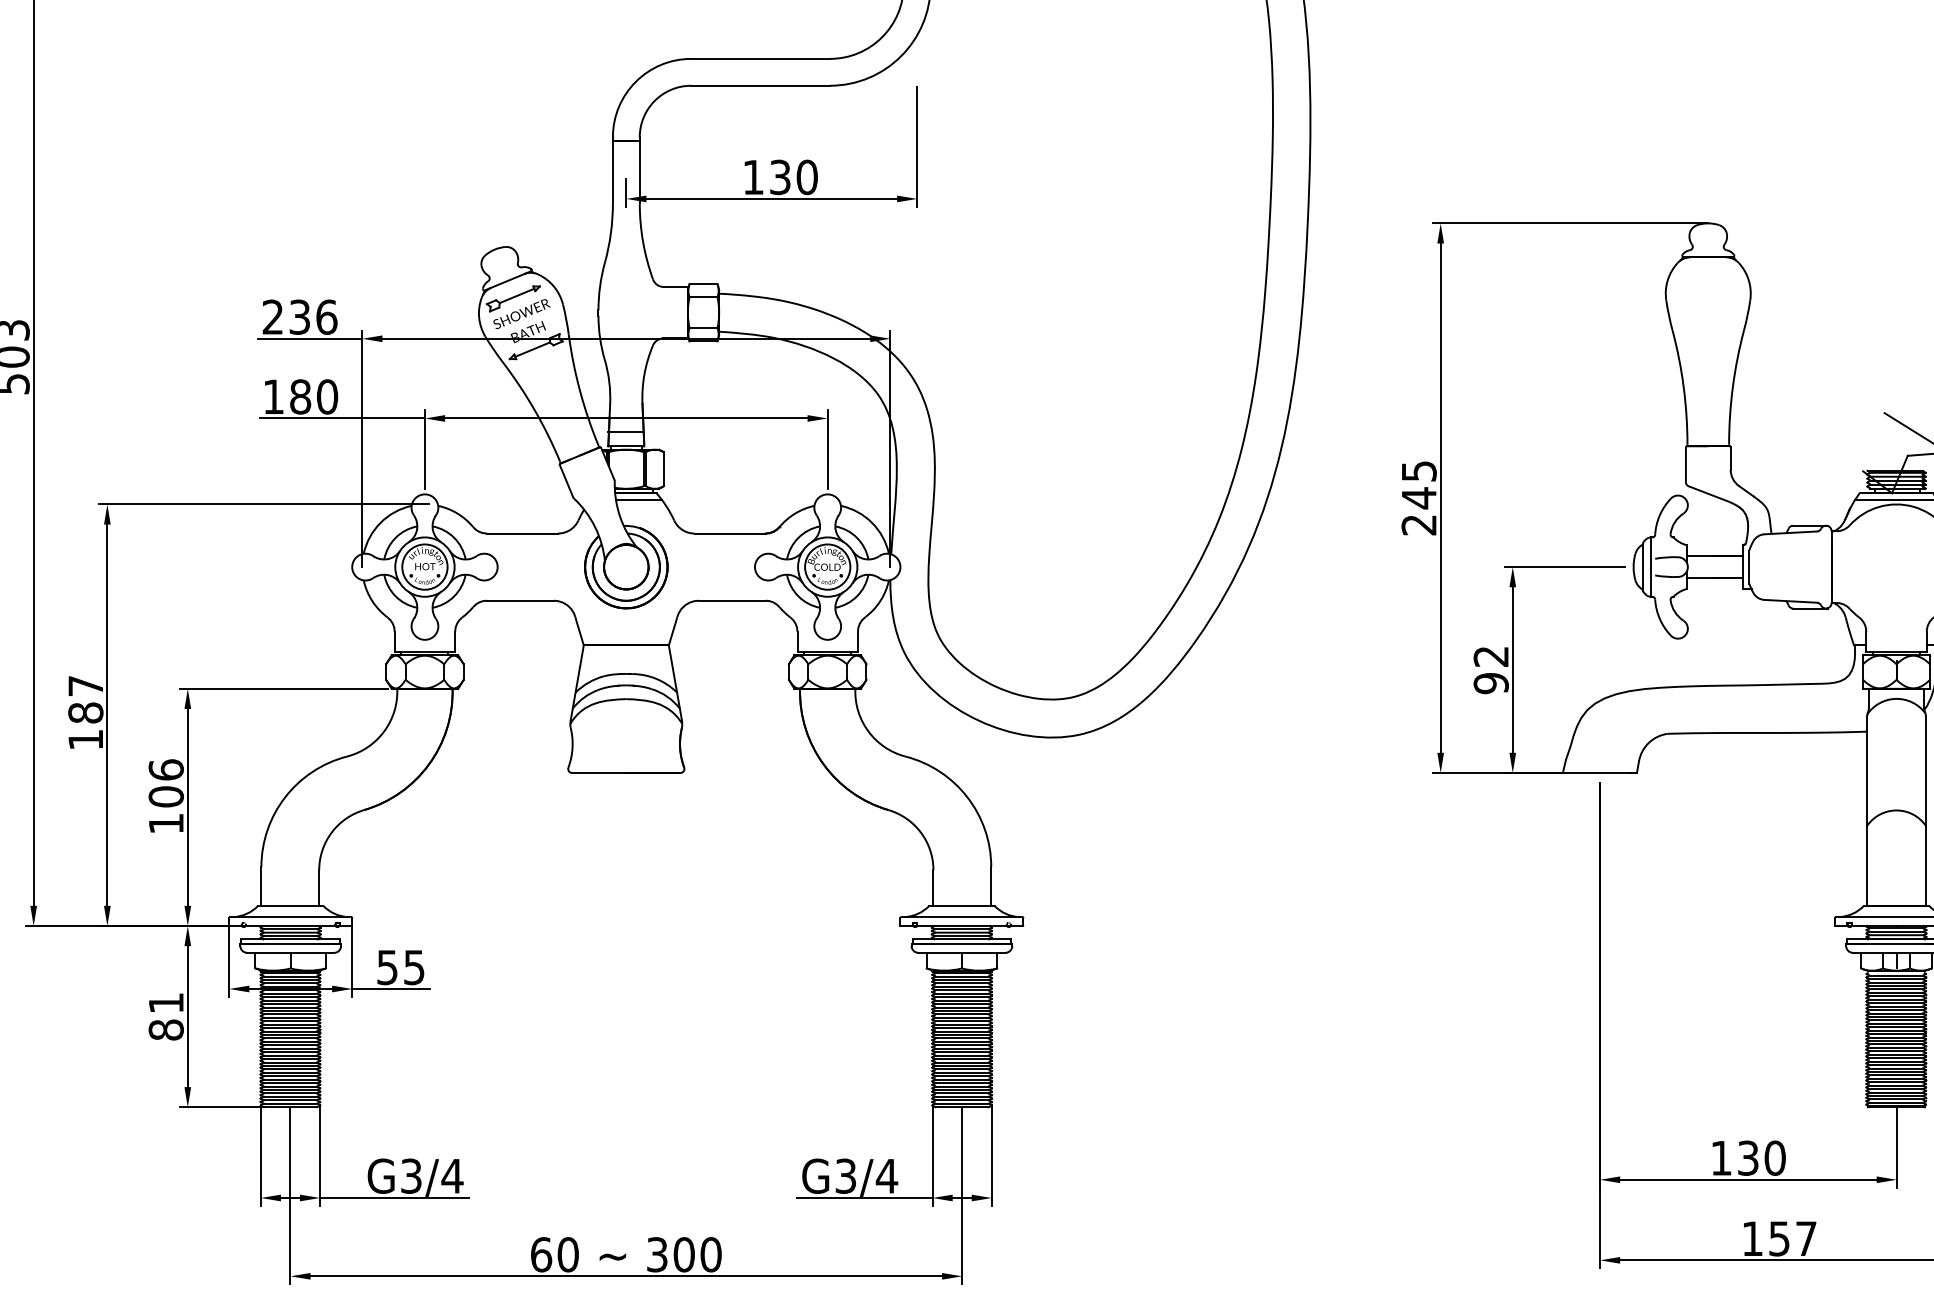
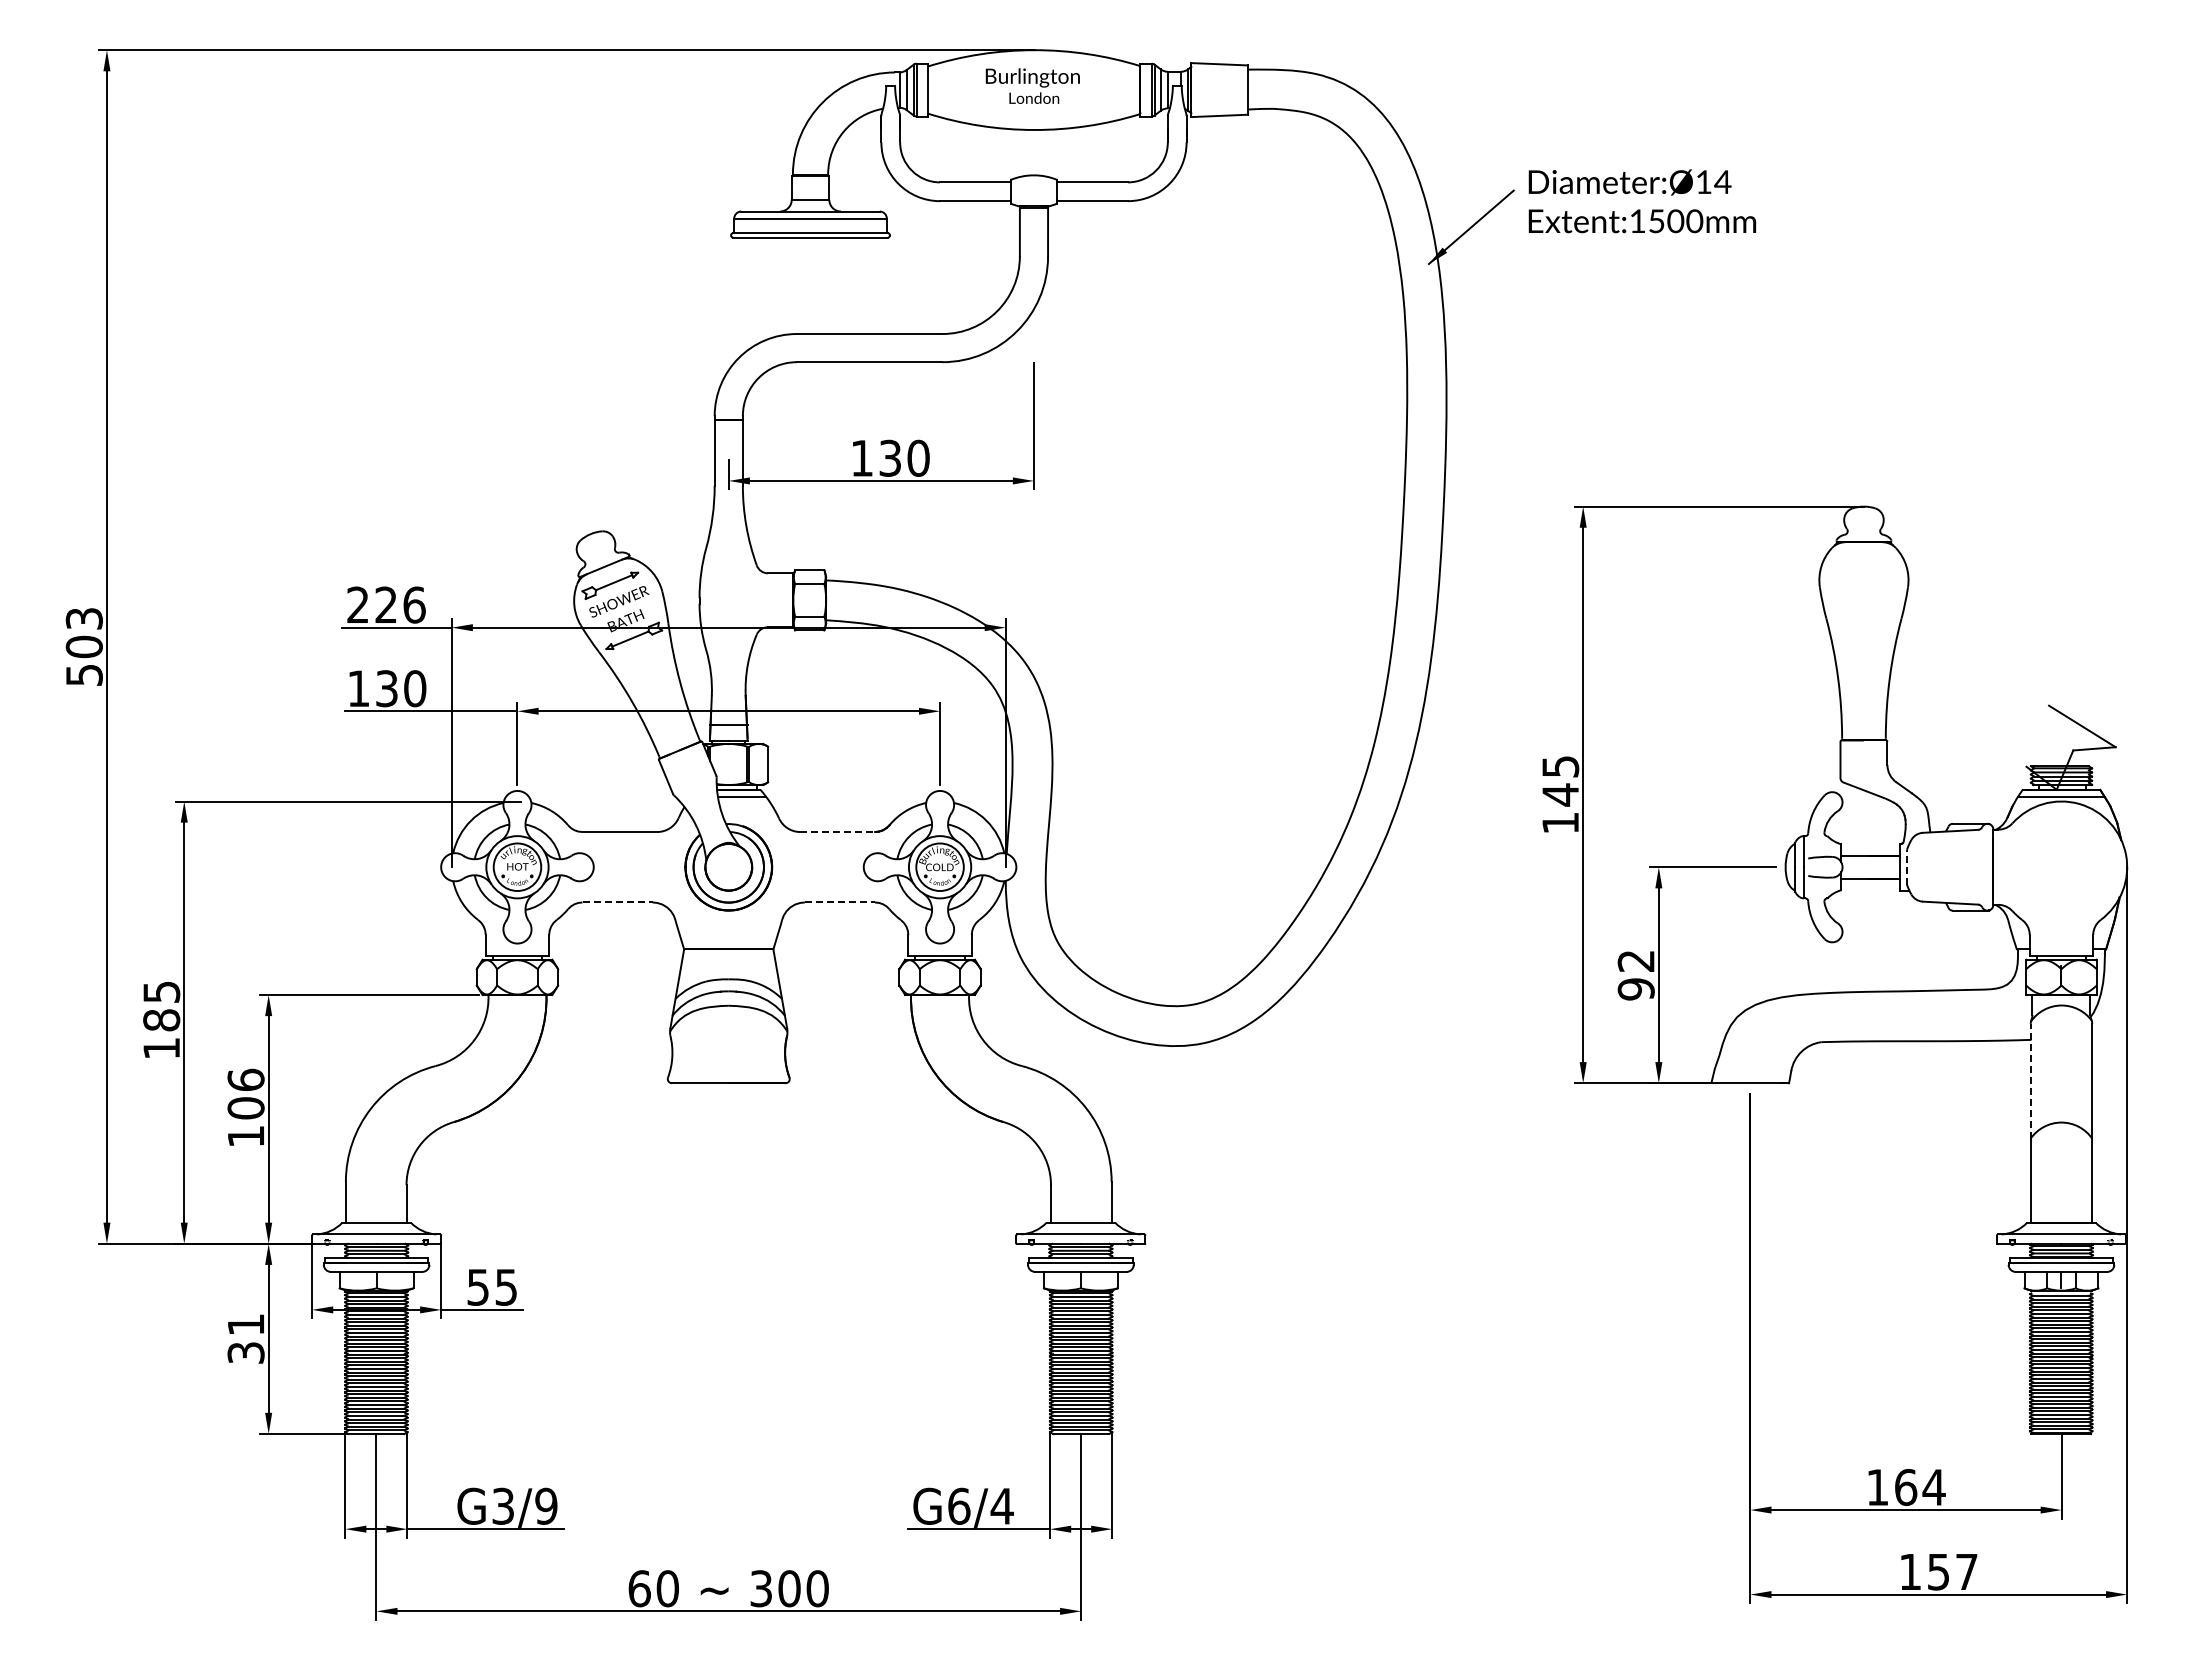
text: (299, 316) -> (385, 604), 236 -> 226
text: (301, 396) -> (387, 688), 180 -> 130
text: (1419, 525) -> (1560, 823), 245 -> 145
line: (730, 533) -> (838, 832), solid -> dashed
line: (1749, 566) -> (1907, 866), solid -> dashed
line: (521, 600) -> (618, 902), solid -> dashed
line: (732, 600) -> (840, 902), solid -> dashed
text: (85, 685) -> (161, 991), 187 -> 185
line: (1867, 770) -> (2030, 1080), solid -> dashed
text: (165, 1029) -> (245, 1352), 81 -> 31
text: (1762, 1158) -> (1920, 1487), 130 -> 164
text: (452, 1175) -> (546, 1505), G3/4 -> G3/9
text: (846, 1175) -> (959, 1505), G3/4 -> G6/4

